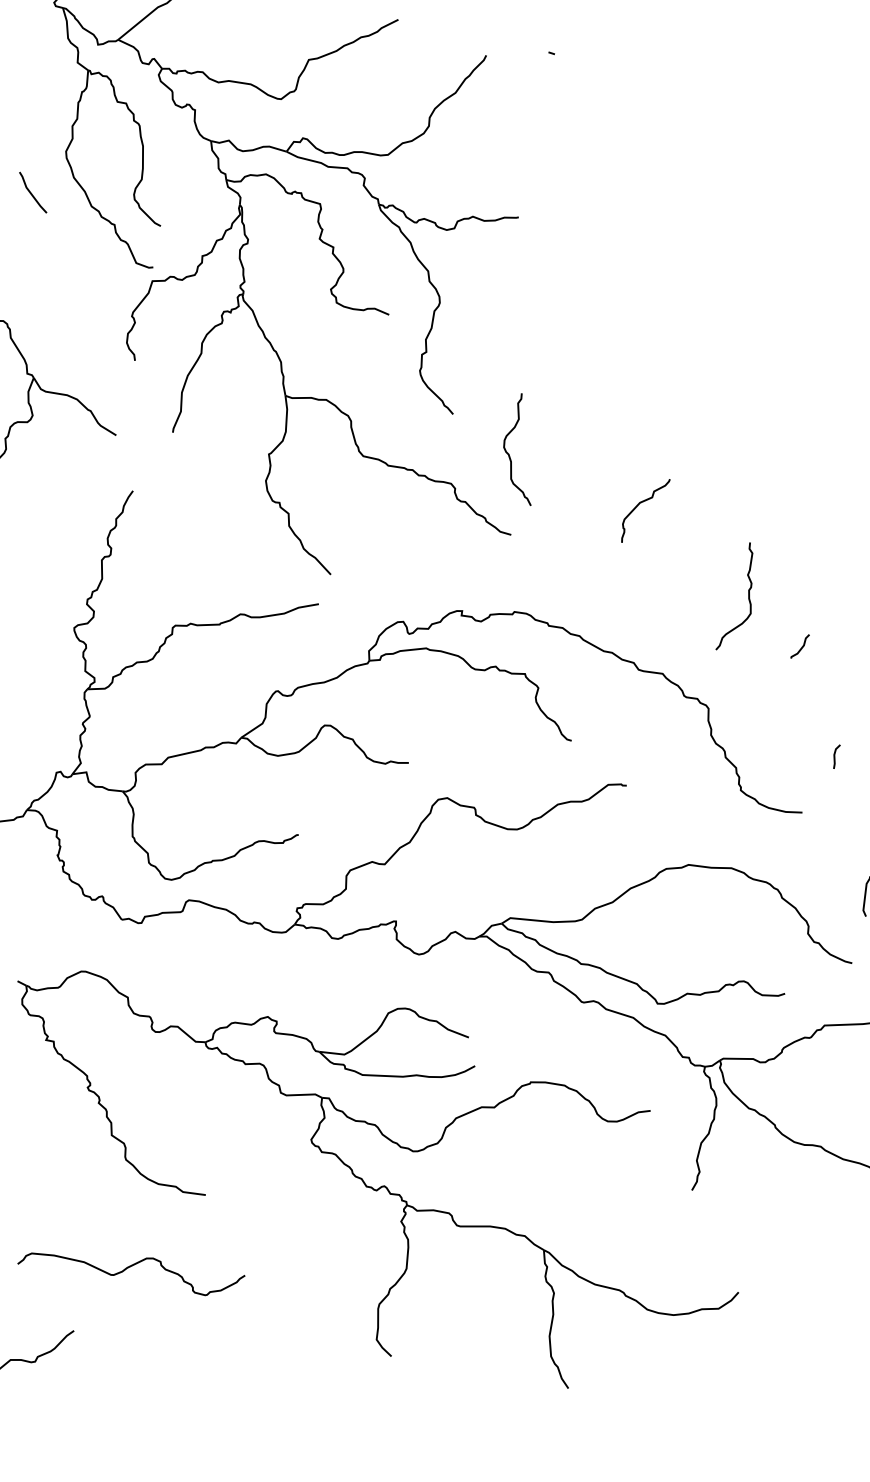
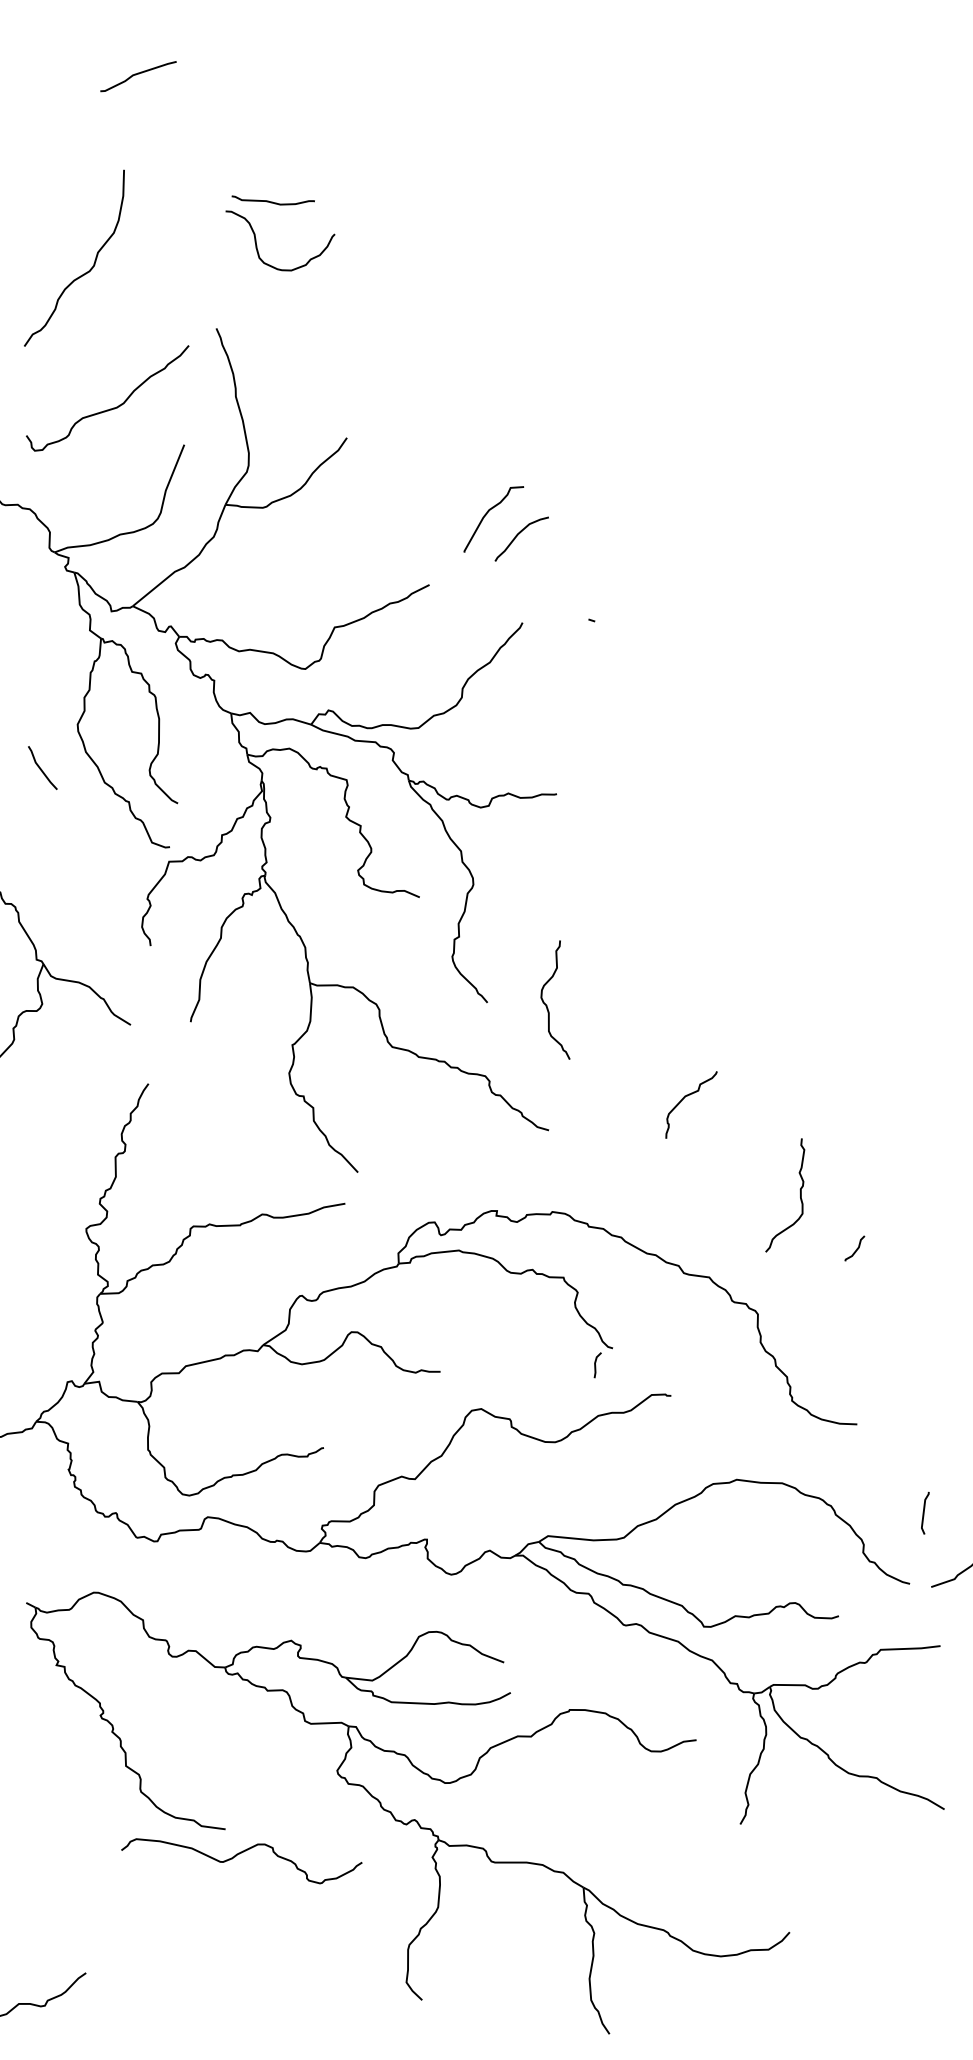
curve: (509, 454) -> (547, 1005), moved
line: (835, 756) -> (596, 1365), moved
curve: (126, 1269) -> (236, 1856), moved

